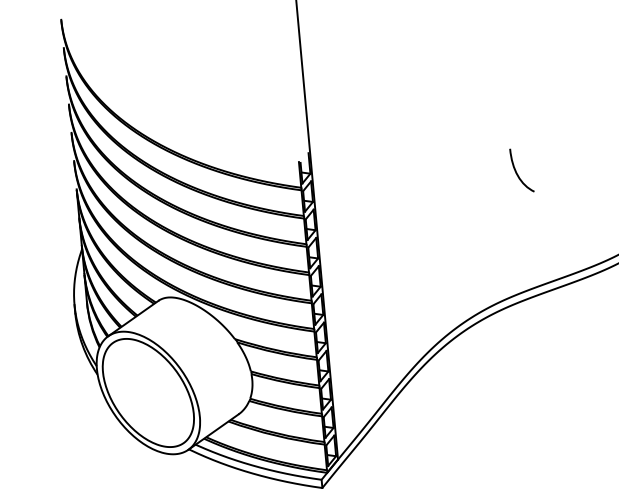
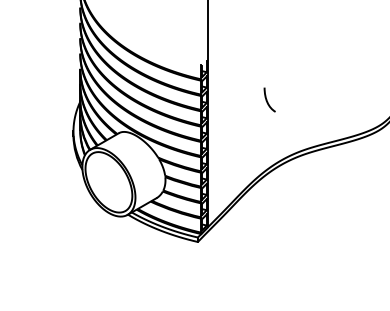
curve: (517, 170) -> (267, 99), moved

